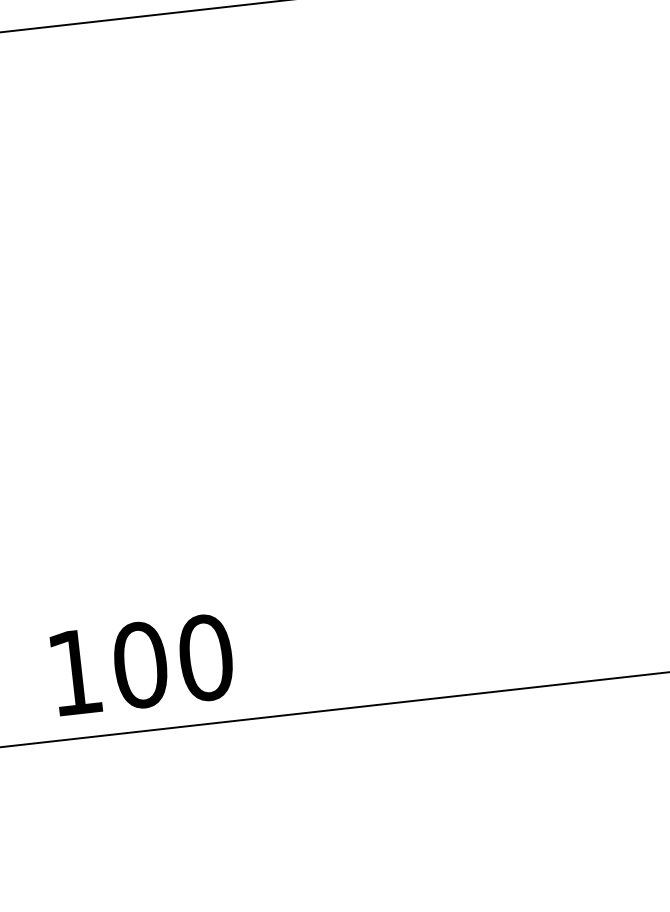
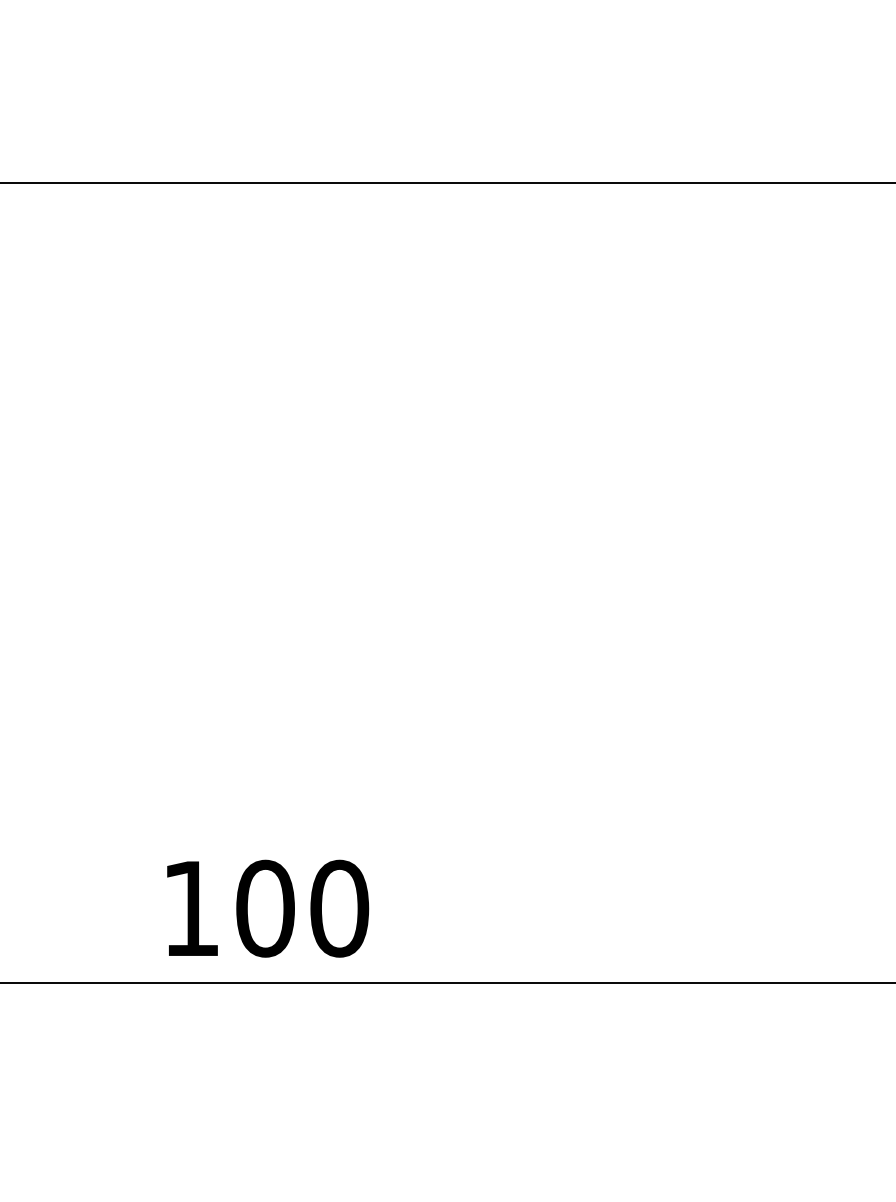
text: (143, 664) -> (268, 908), moved

